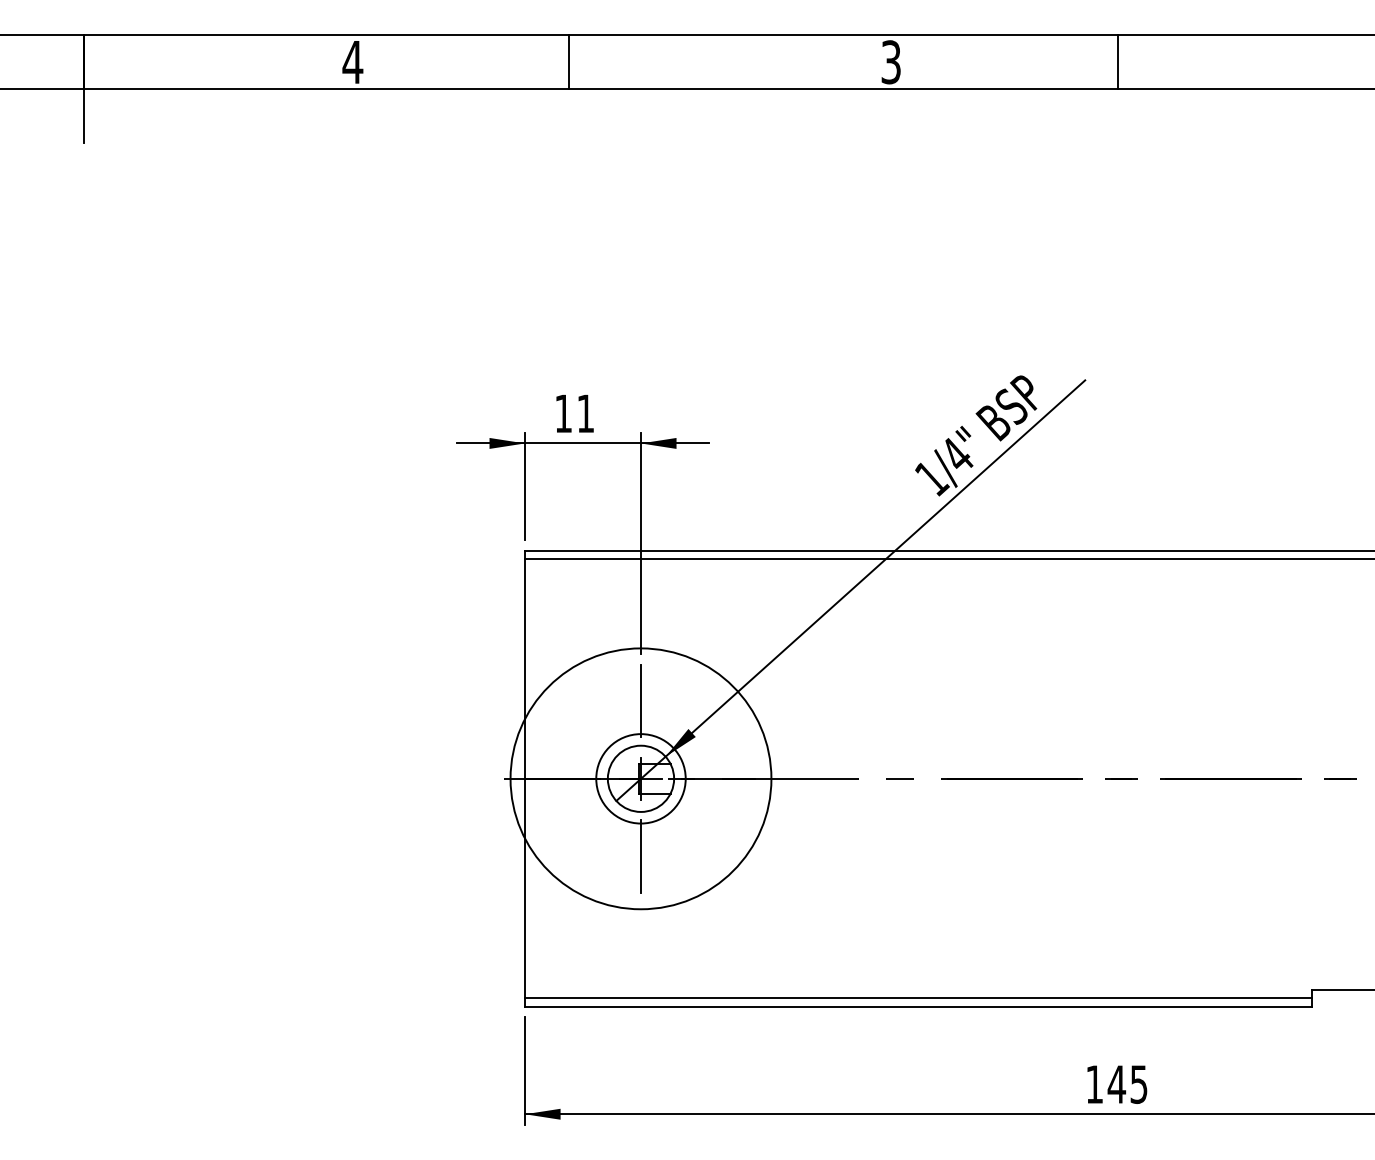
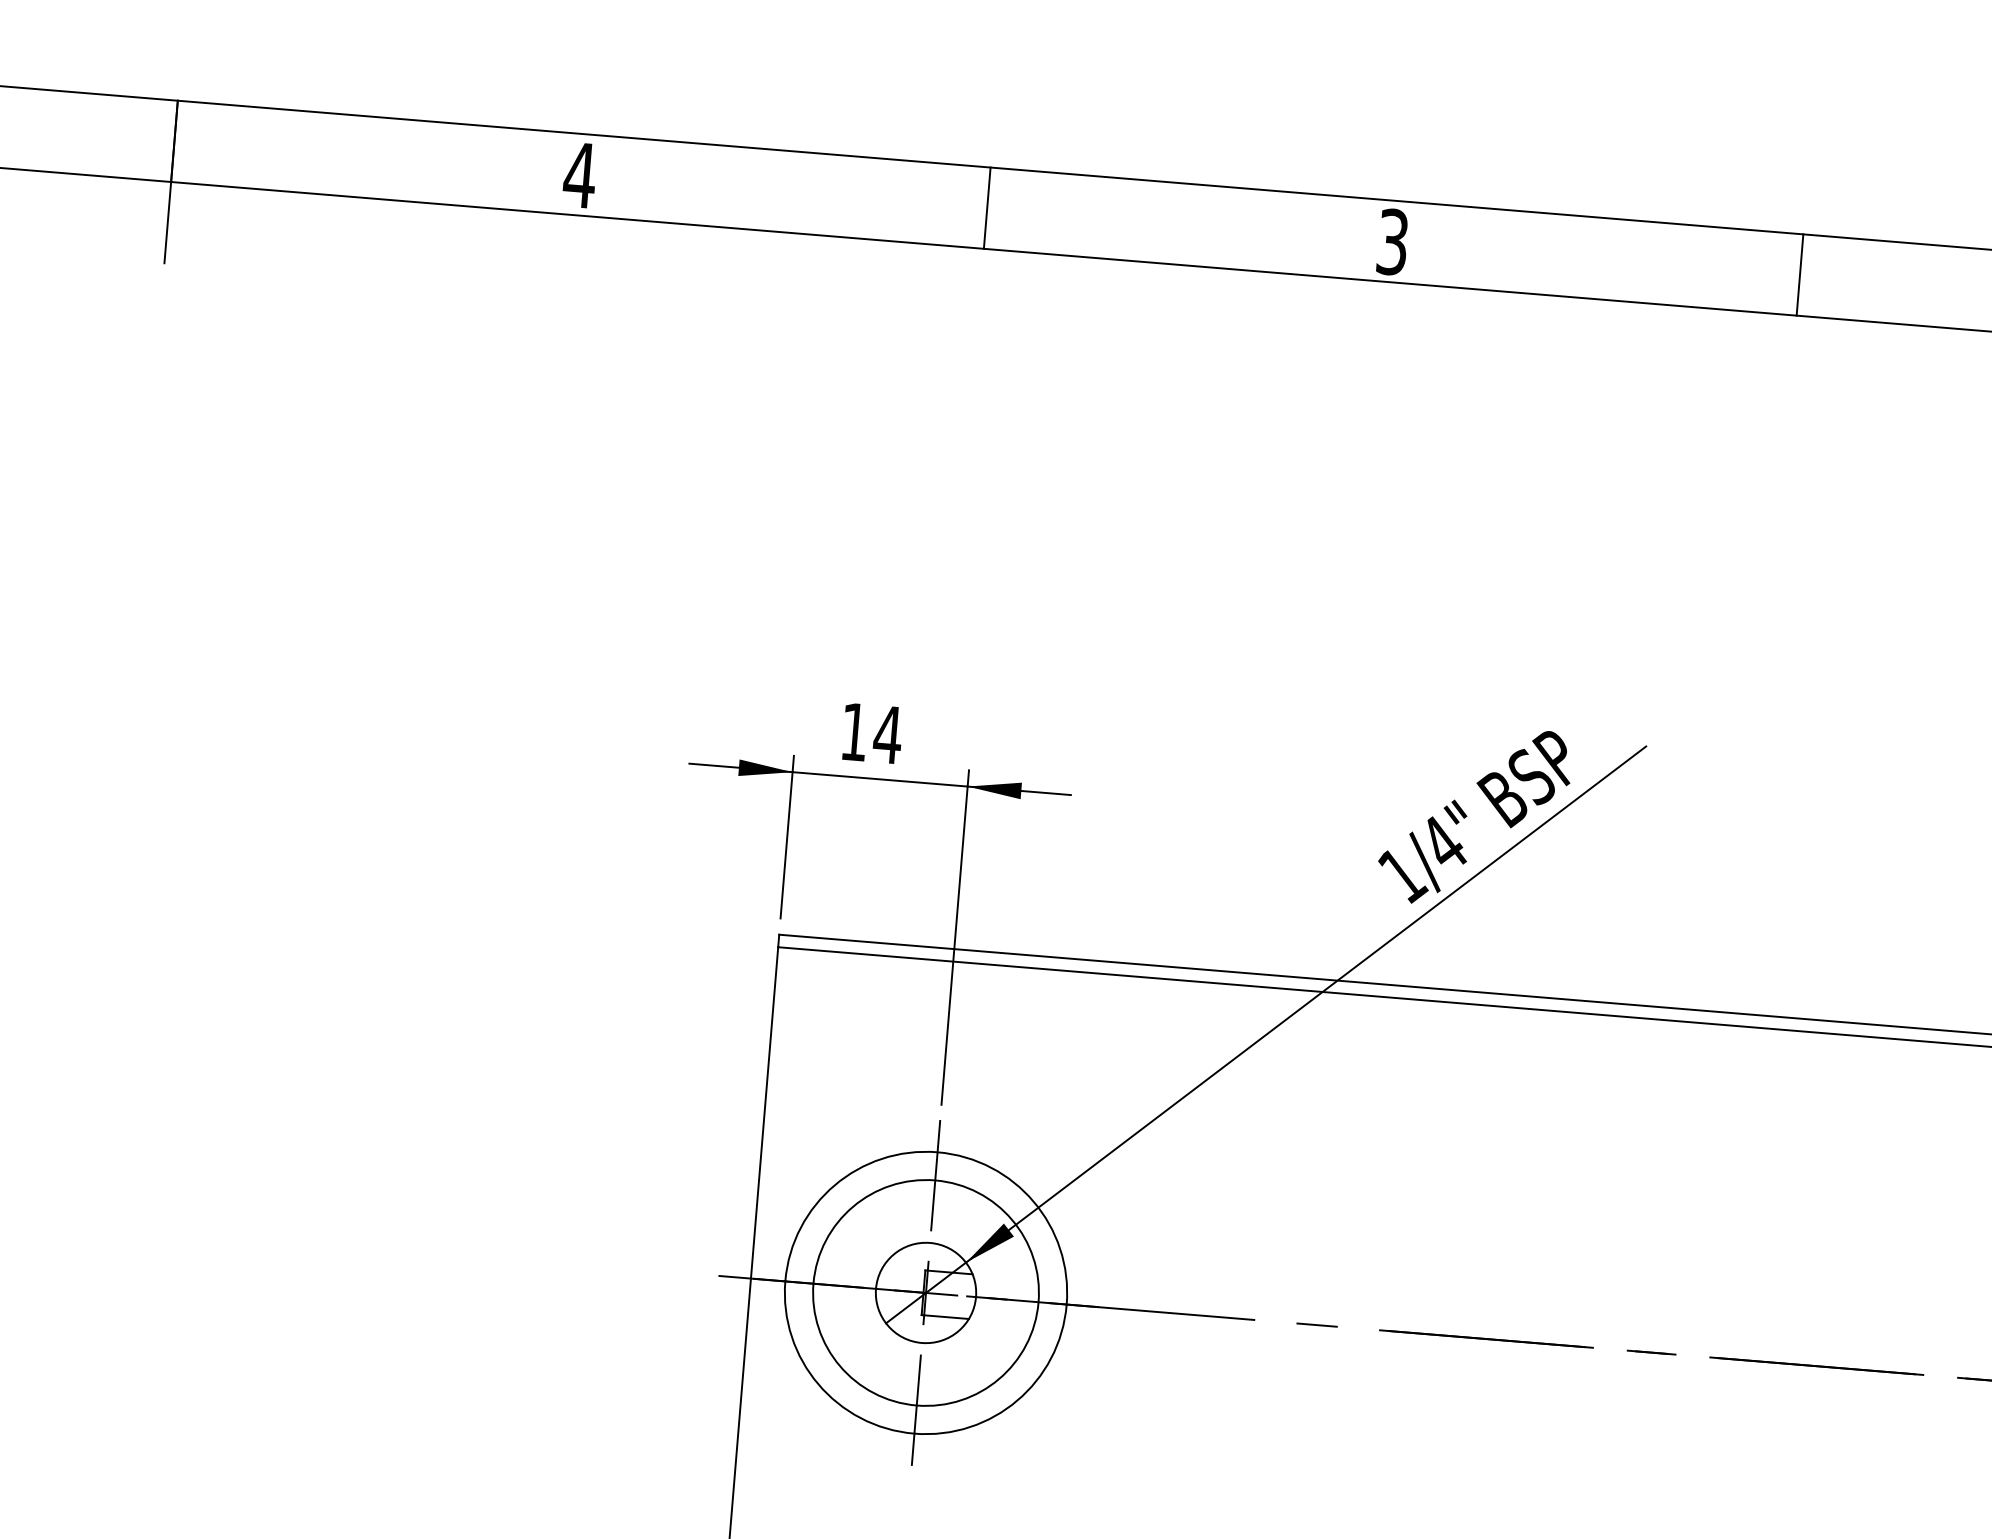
line: (568, 61) -> (987, 207), moved
line: (1117, 61) -> (1799, 274), moved
text: (585, 413) -> (887, 734), 11 -> 14
circle: (640, 778) -> (925, 1292), size x0.71
circle: (640, 778) -> (925, 1292), size x1.67

